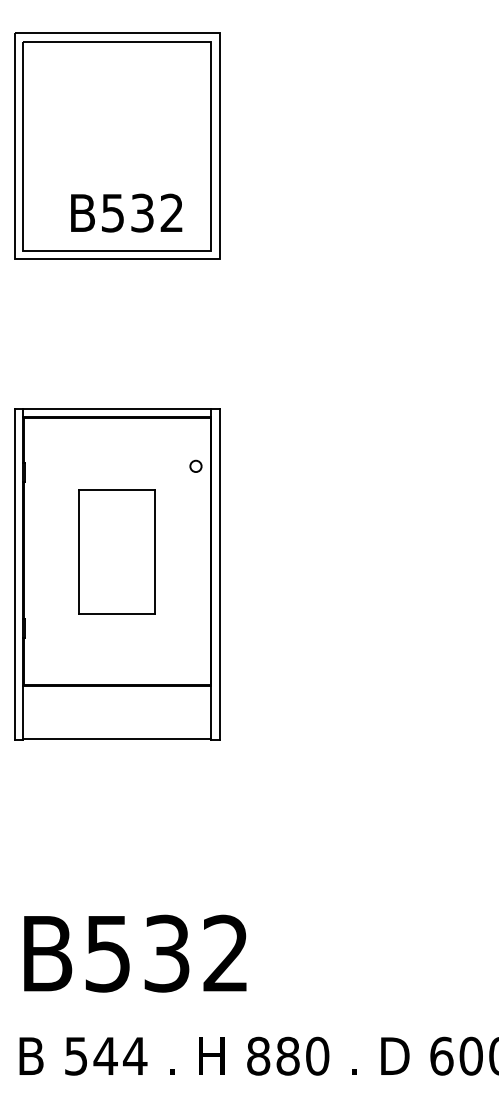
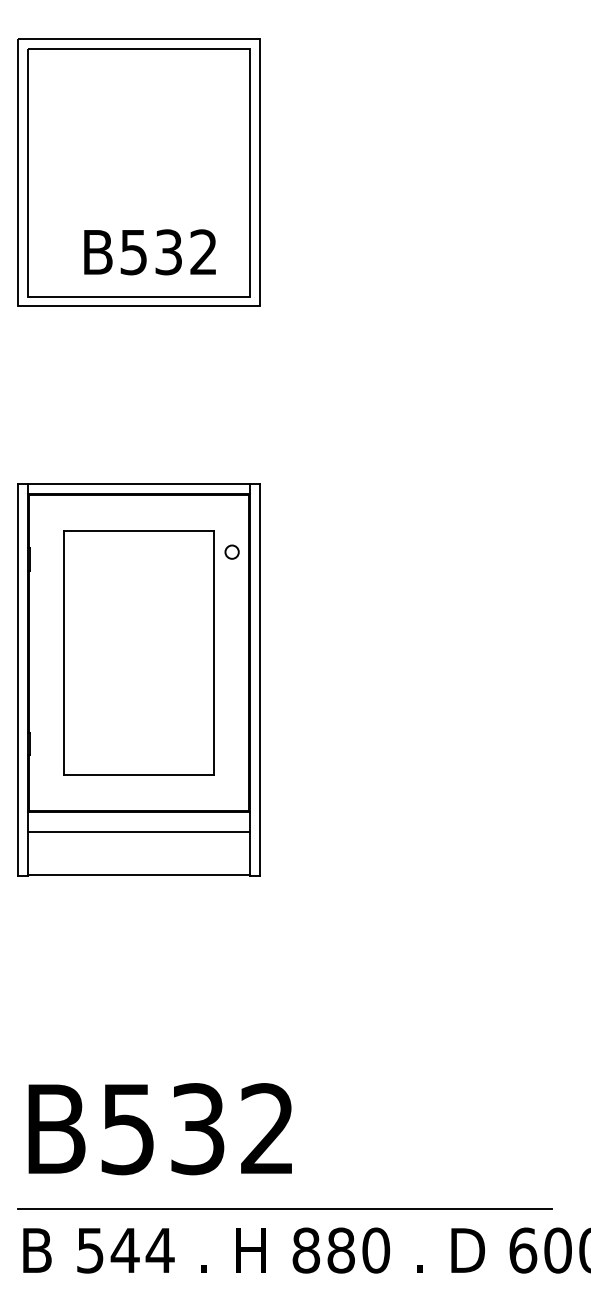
part: (116, 551) -> (138, 652), size x1.67
line: (116, 702) -> (138, 831), added
line: (240, 1020) -> (284, 1208), added

